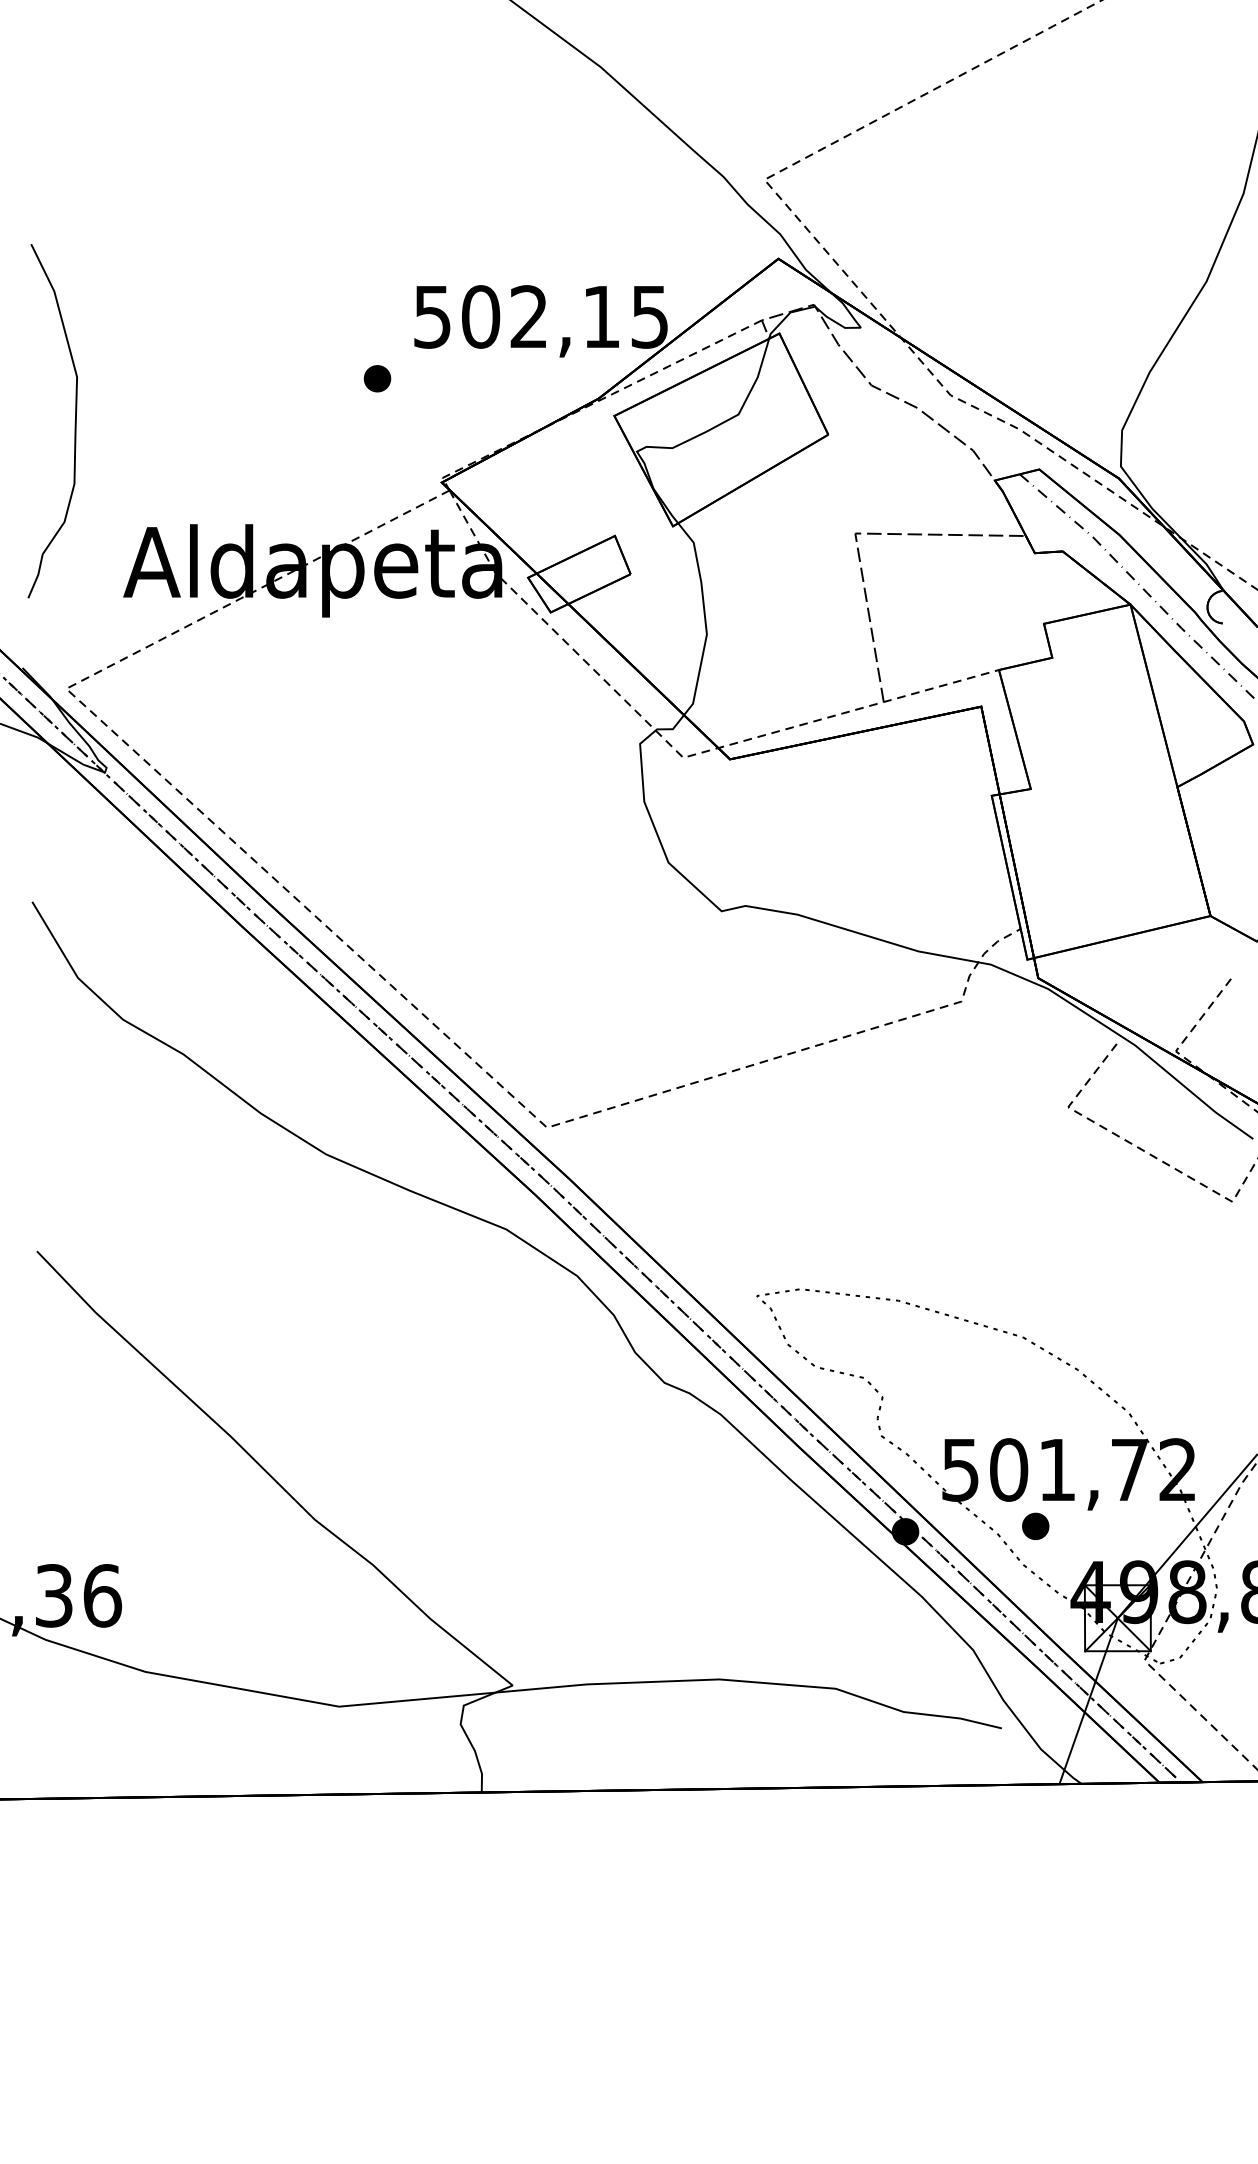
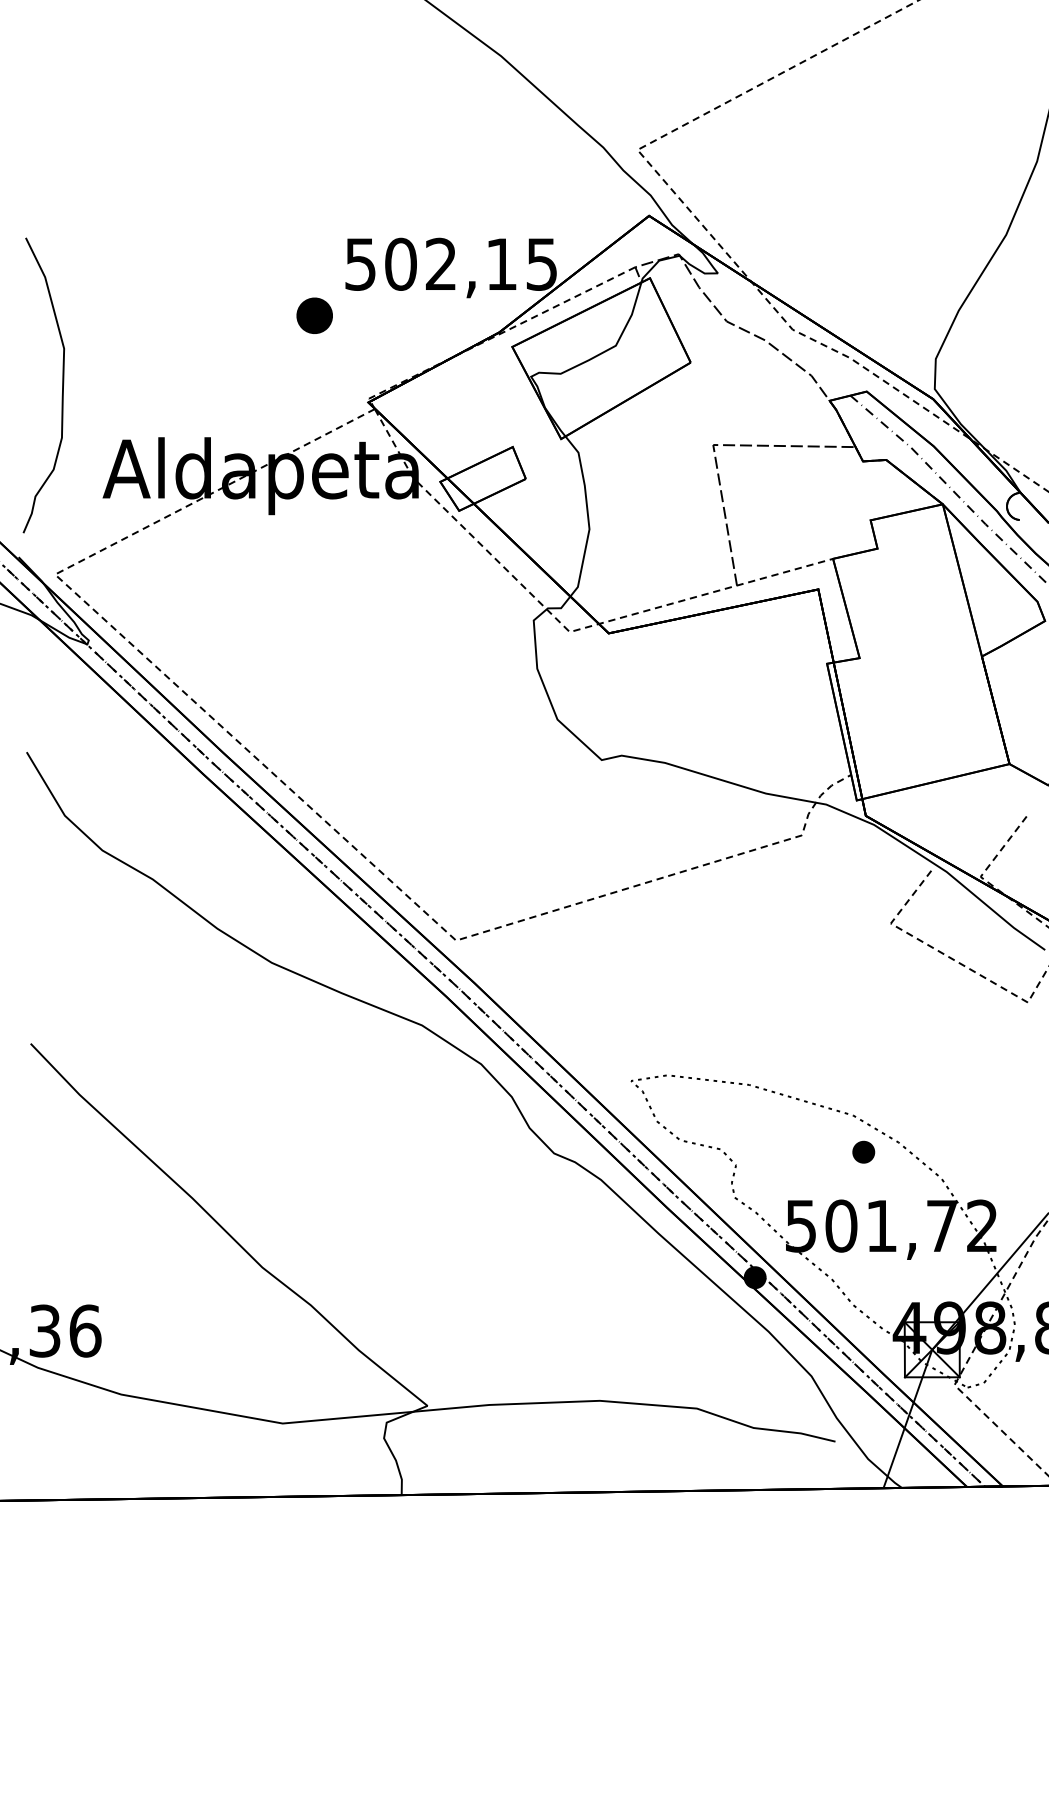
part: (377, 378) -> (314, 315), size x1.6
curve: (74, 422) -> (61, 386), moved
part: (1035, 1525) -> (863, 1151), moved

